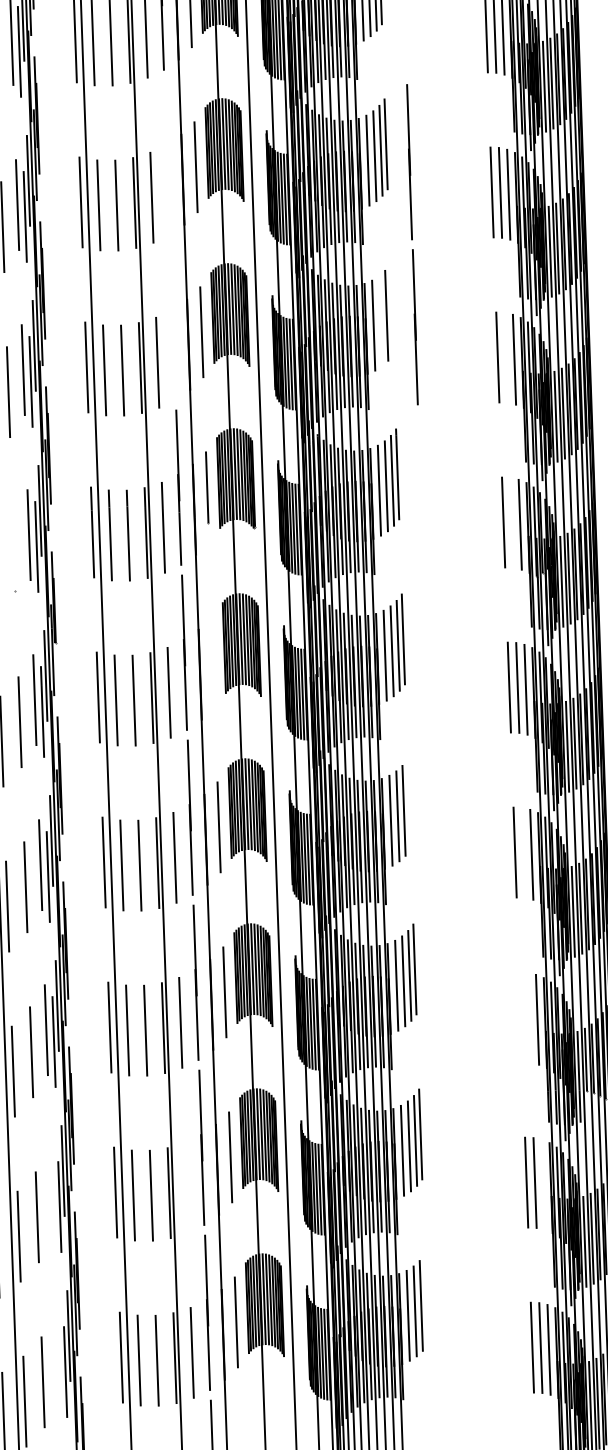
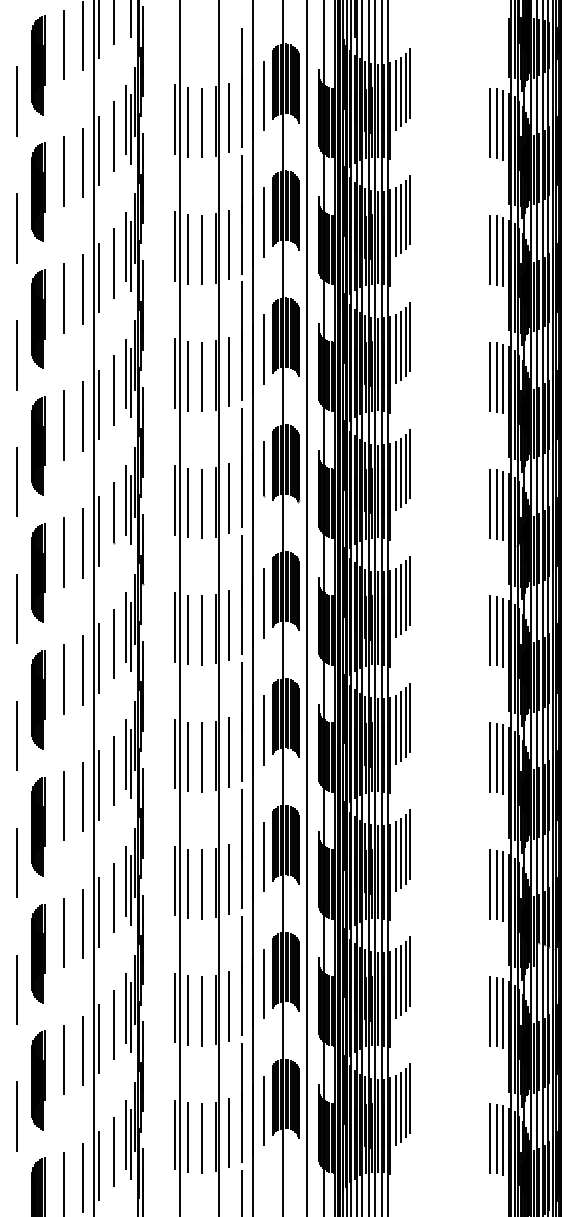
line: (411, 240) -> (241, 274), moved
line: (391, 308) -> (410, 336), added
line: (380, 320) -> (401, 345), added
line: (505, 358) -> (496, 377), added
line: (511, 523) -> (496, 504), added
line: (13, 550) -> (113, 512), added
line: (212, 662) -> (263, 603), added
line: (409, 804) -> (410, 717), added
line: (522, 852) -> (496, 757), added
line: (520, 1017) -> (490, 884), added
line: (528, 1017) -> (496, 884), added
line: (543, 1184) -> (503, 1013), added
line: (187, 1188) -> (229, 1006), added
line: (51, 1195) -> (125, 1008), added
line: (426, 1299) -> (410, 1098), added
line: (57, 1359) -> (125, 1134), added

